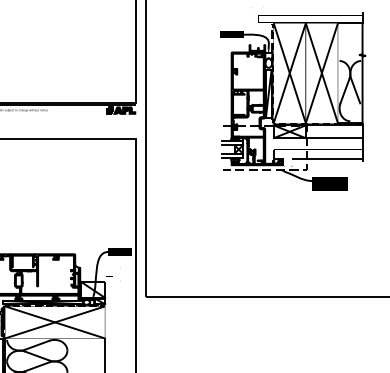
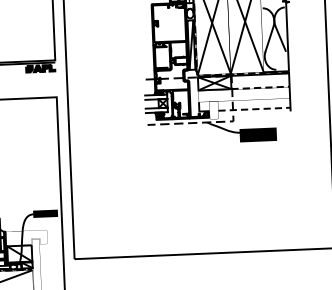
line: (334, 138) -> (260, 88), solid -> dashed
line: (327, 158) -> (254, 108), solid -> dashed

